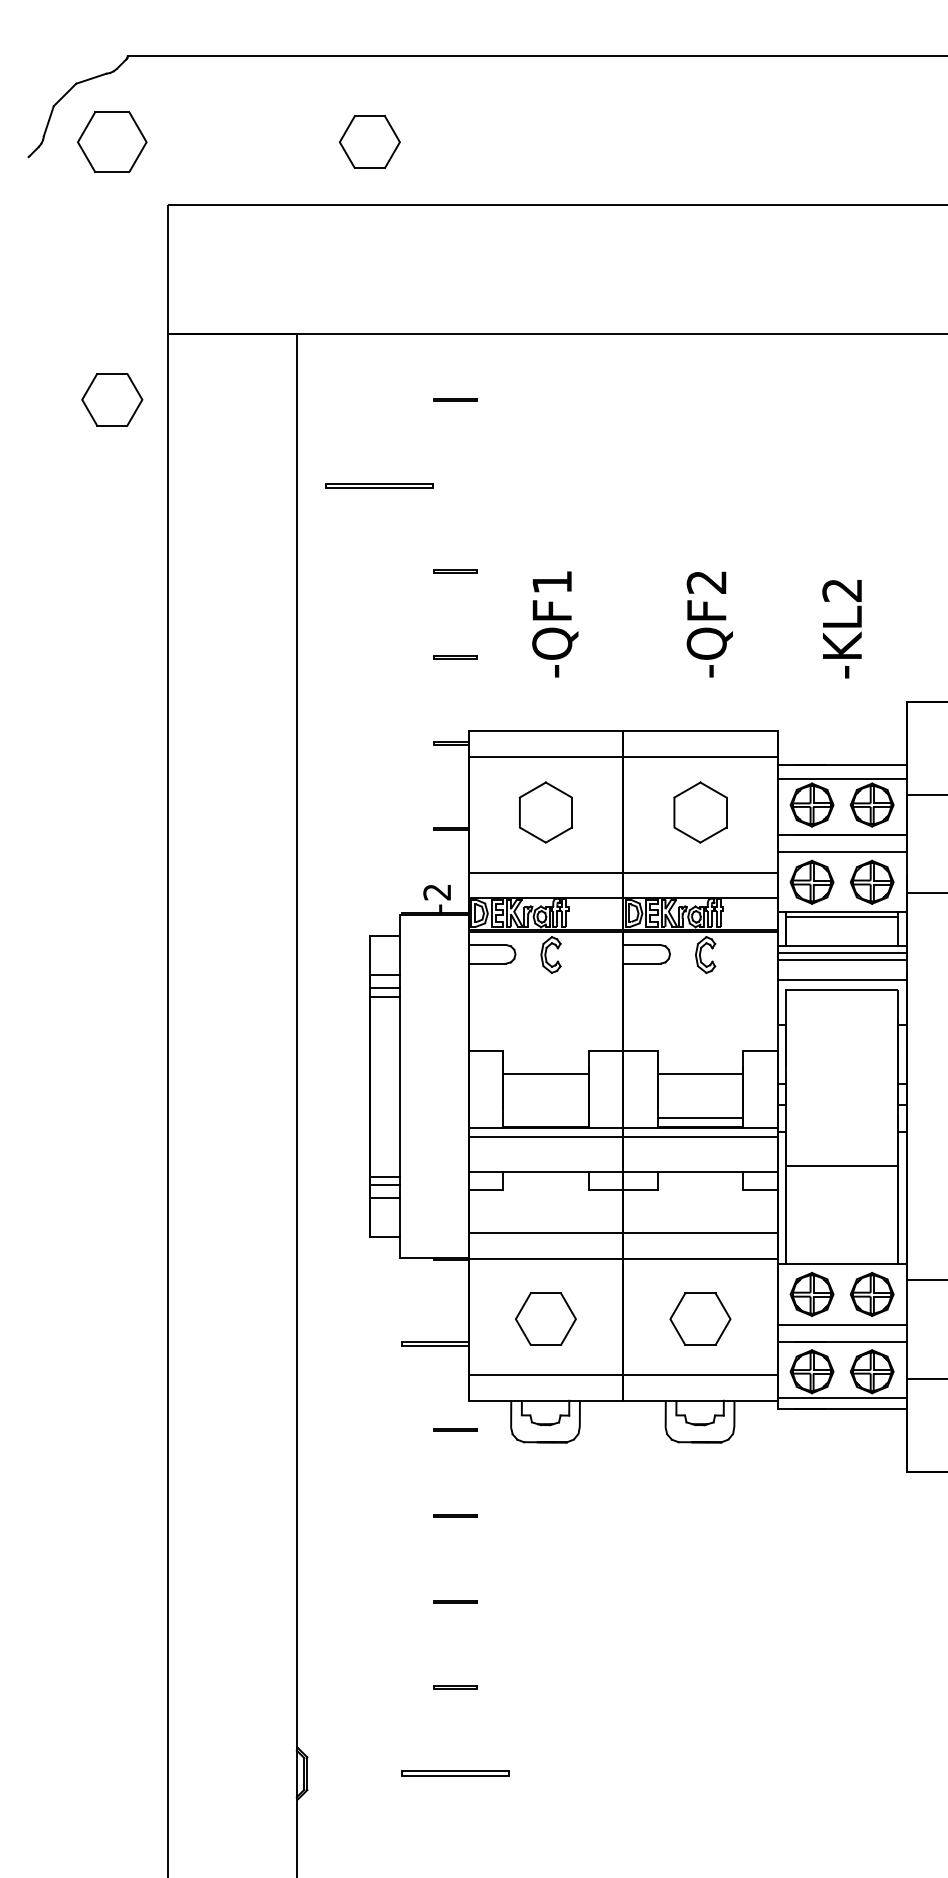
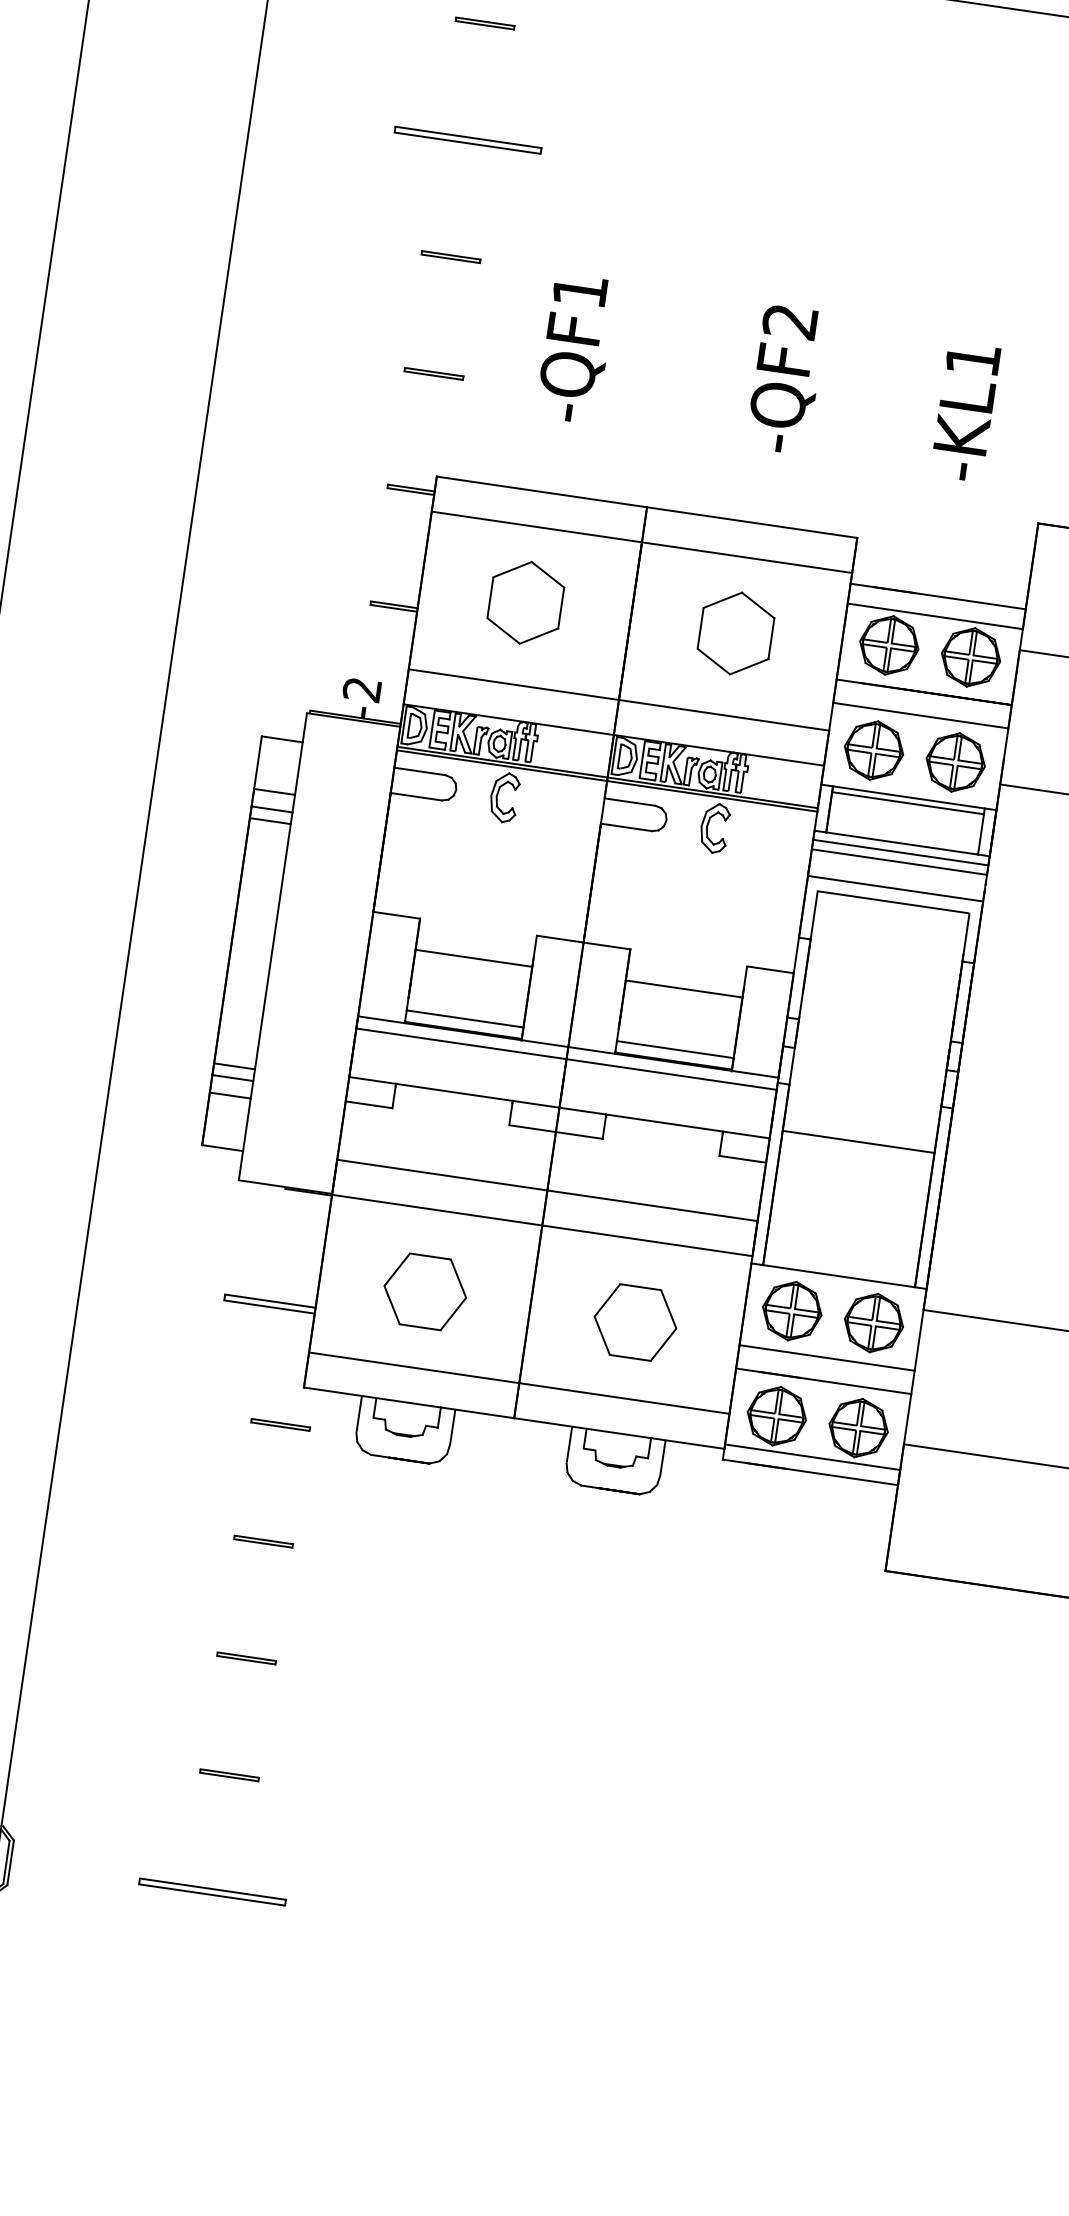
part: (379, 485) -> (467, 140), moved
text: (841, 590) -> (971, 359), -KL2 -> -KL1
line: (545, 1118) -> (464, 1018), added

